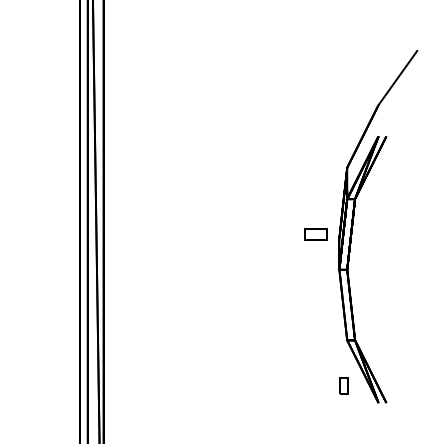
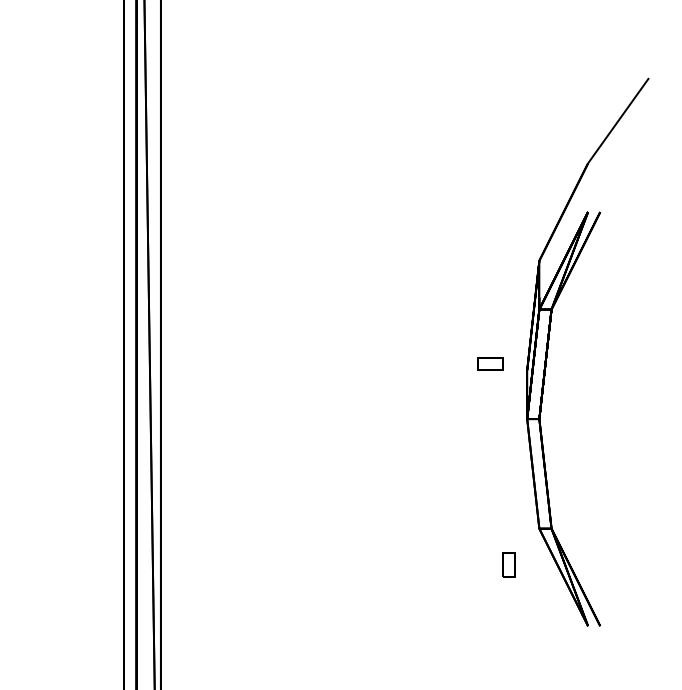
part: (315, 234) -> (490, 364), size x0.71
part: (343, 385) -> (508, 564), moved

